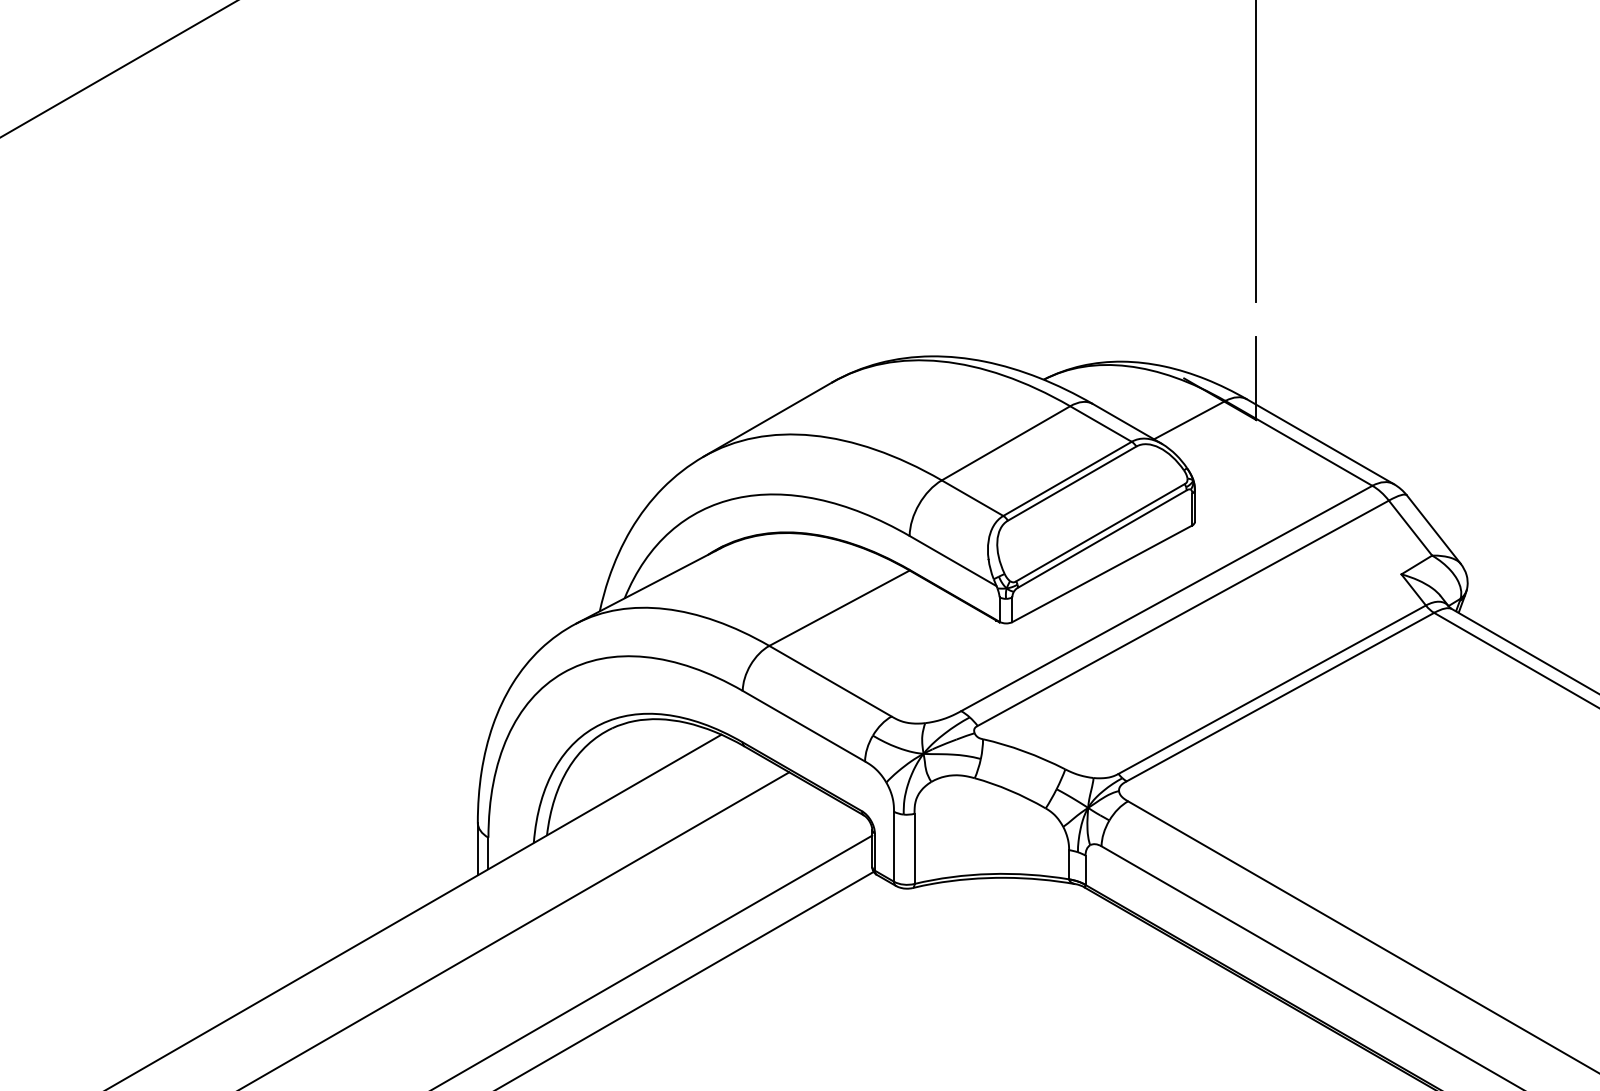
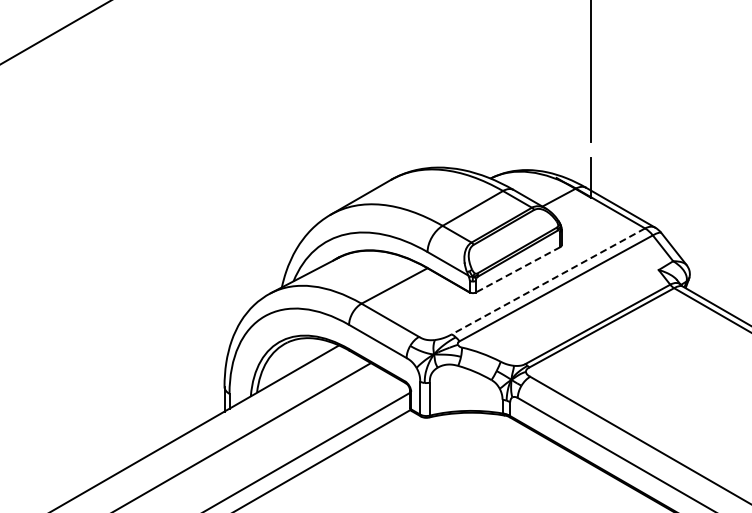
line: (1103, 573) -> (518, 269), solid -> dashed
line: (1166, 598) -> (548, 281), solid -> dashed

